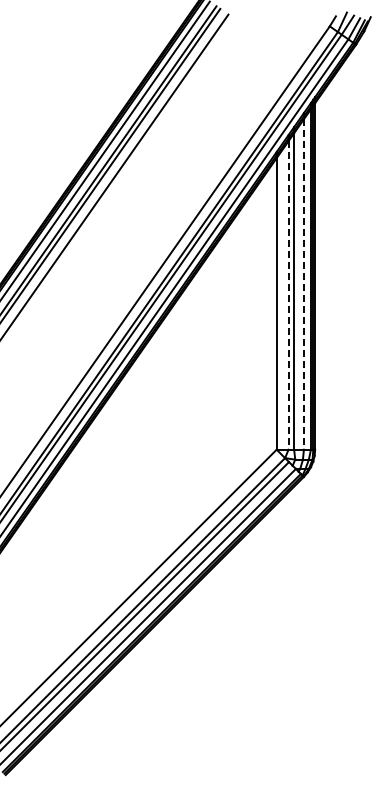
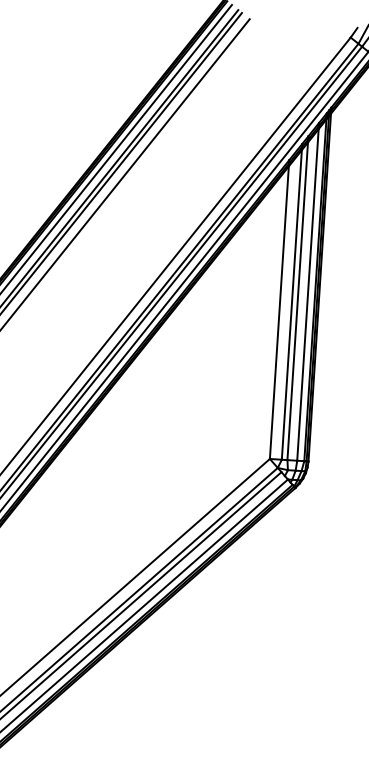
line: (303, 285) -> (307, 295), dashed -> solid
line: (288, 295) -> (291, 304), dashed -> solid

